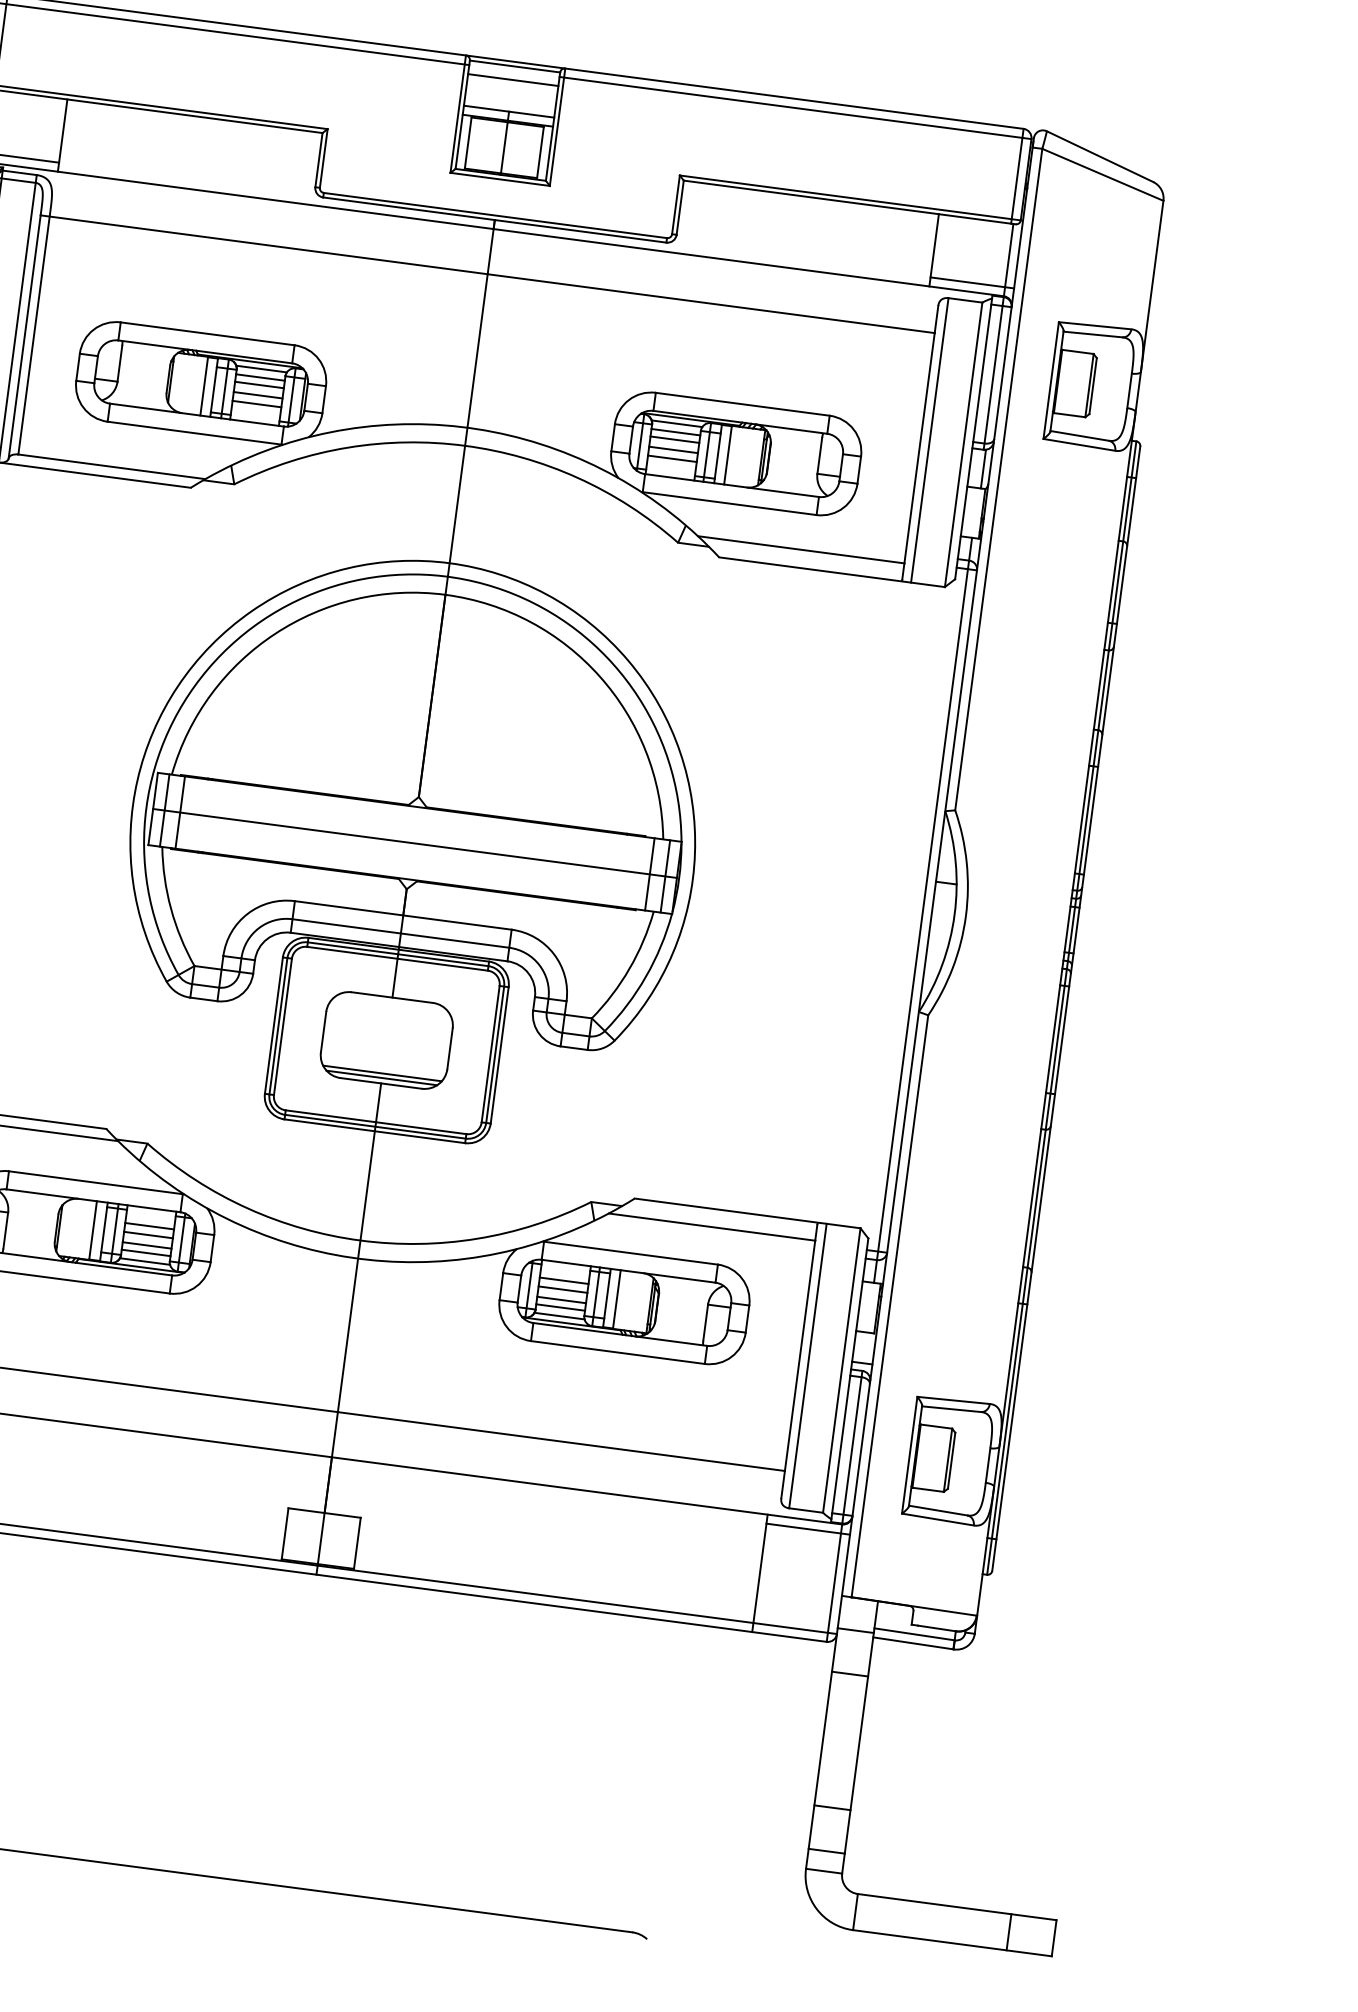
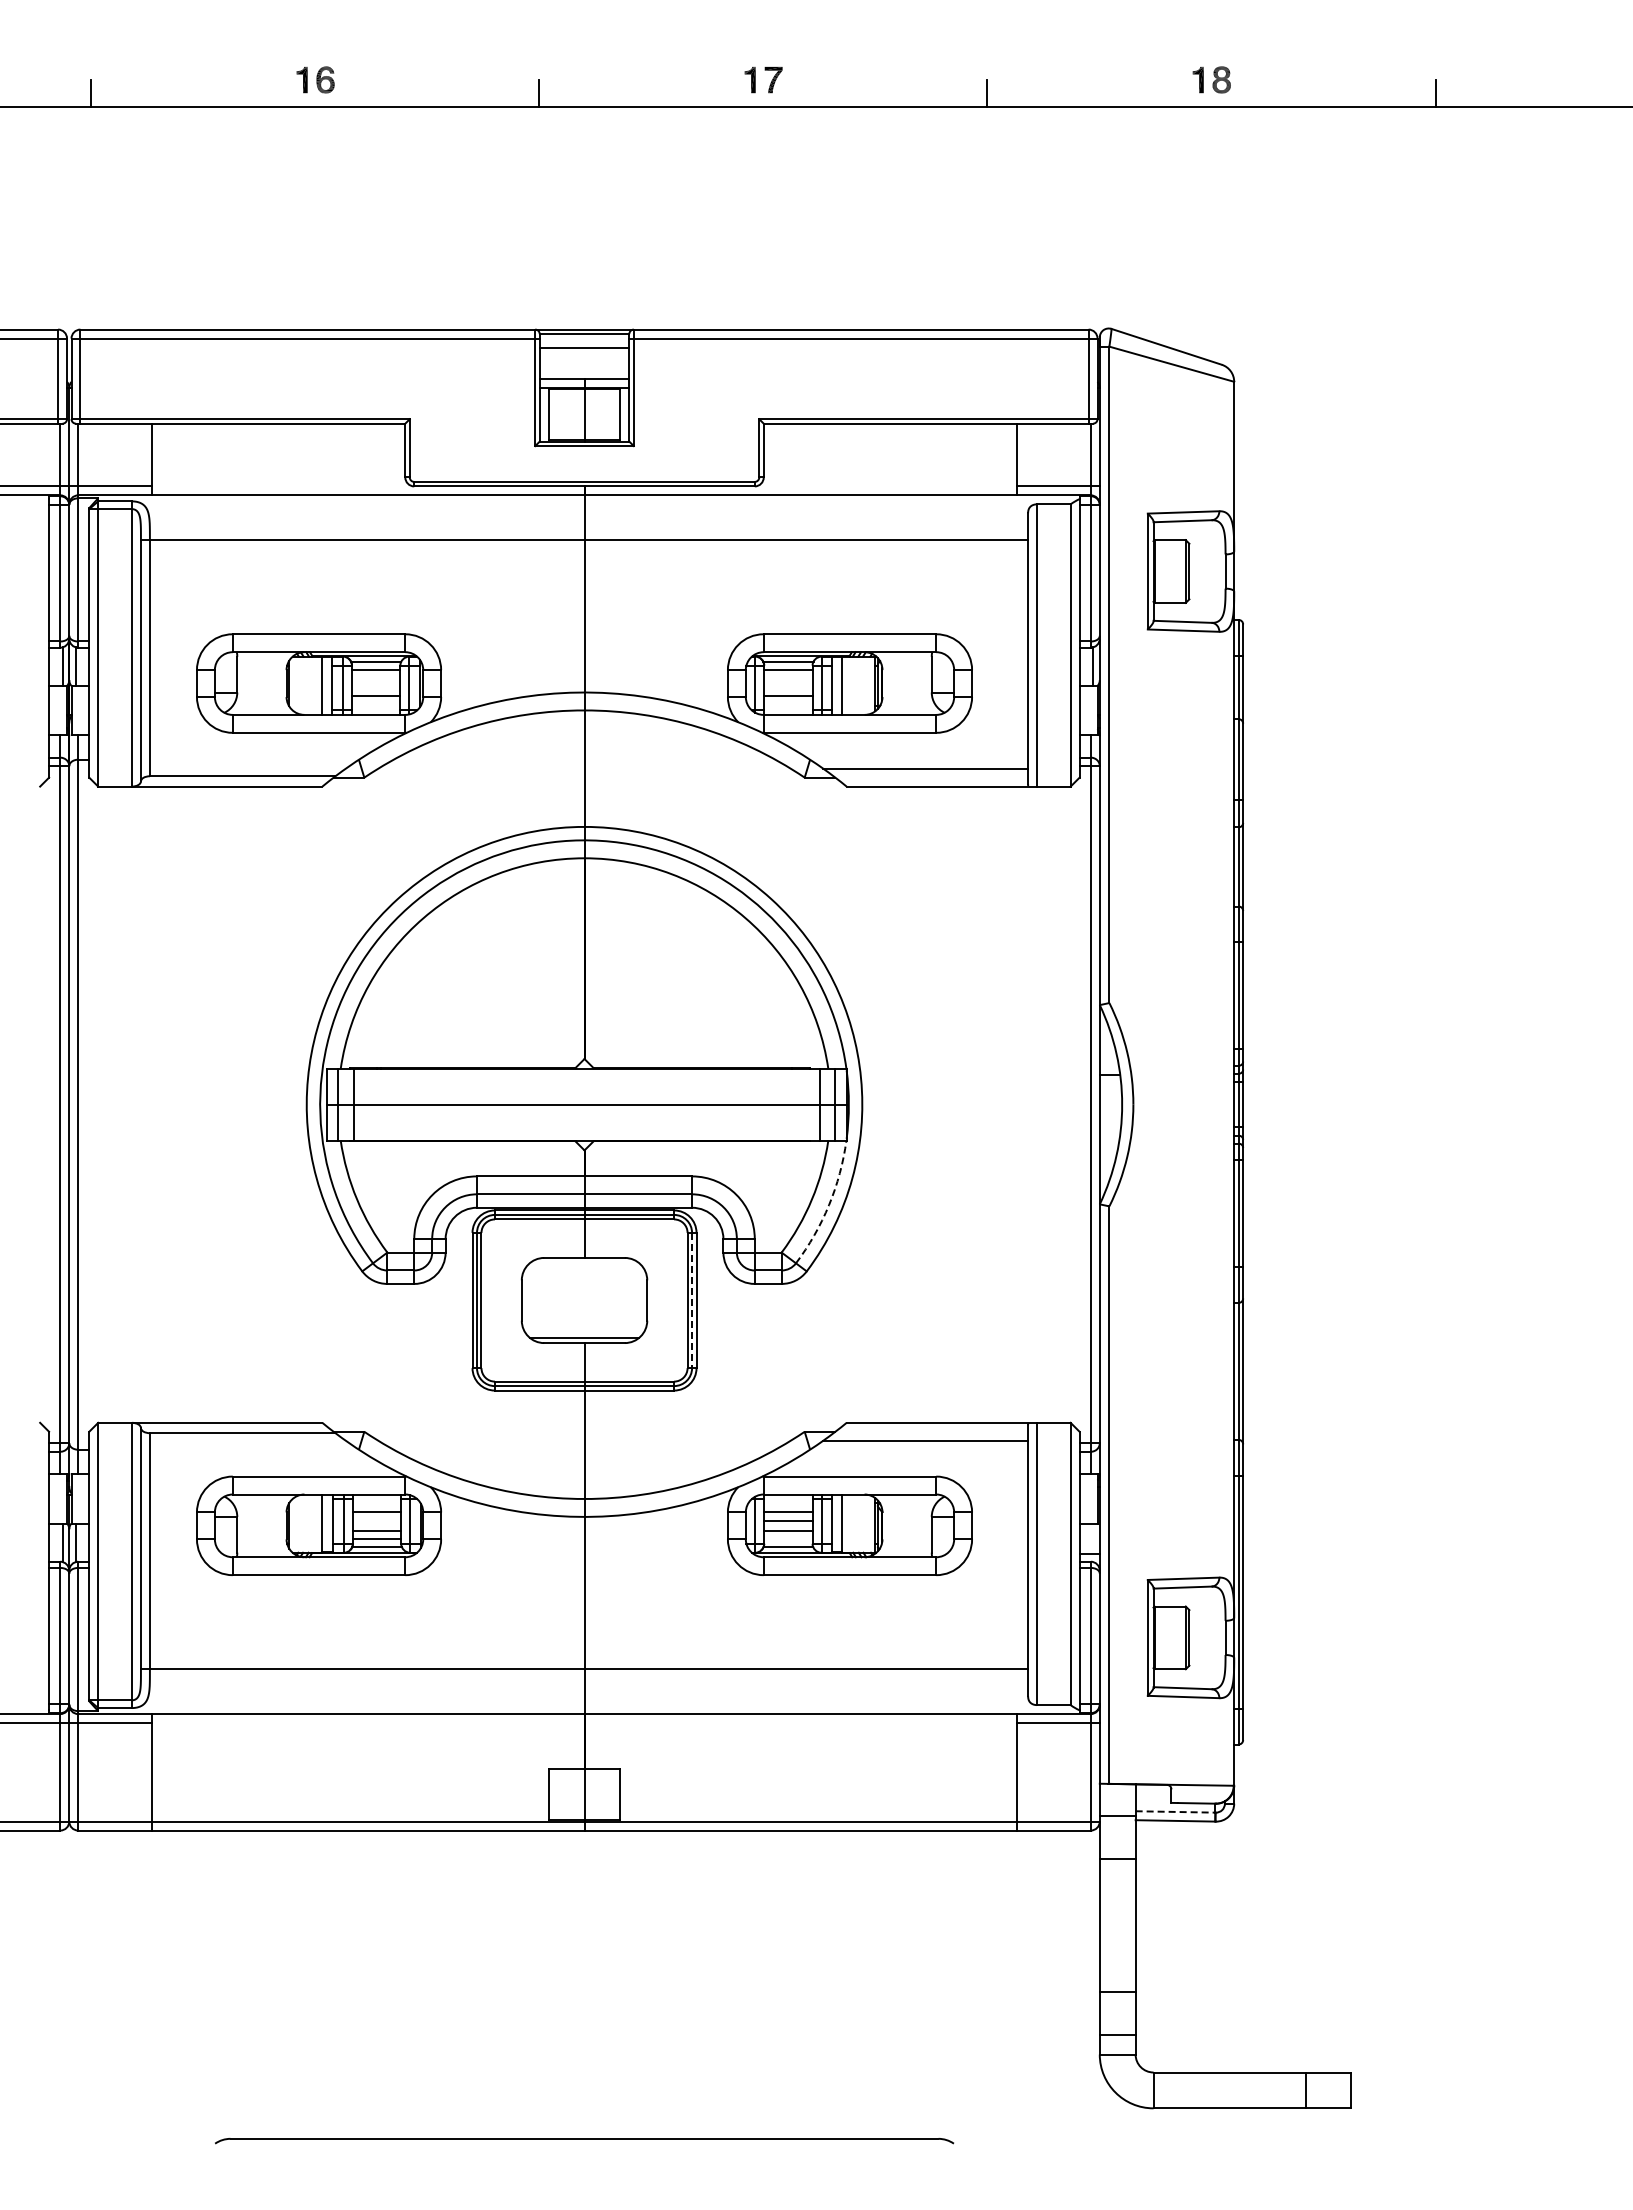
line: (258, 384) -> (375, 677), removed
line: (257, 394) -> (375, 687), removed
line: (675, 439) -> (788, 677), removed
line: (673, 449) -> (788, 687), removed
arc: (646, 977) -> (829, 1205), solid -> dashed
line: (495, 1054) -> (692, 1300), solid -> dashed
line: (382, 1073) -> (584, 1333), removed
line: (147, 1234) -> (376, 1520), removed
line: (560, 1307) -> (788, 1538), removed
line: (914, 1633) -> (1175, 1811), solid -> dashed

